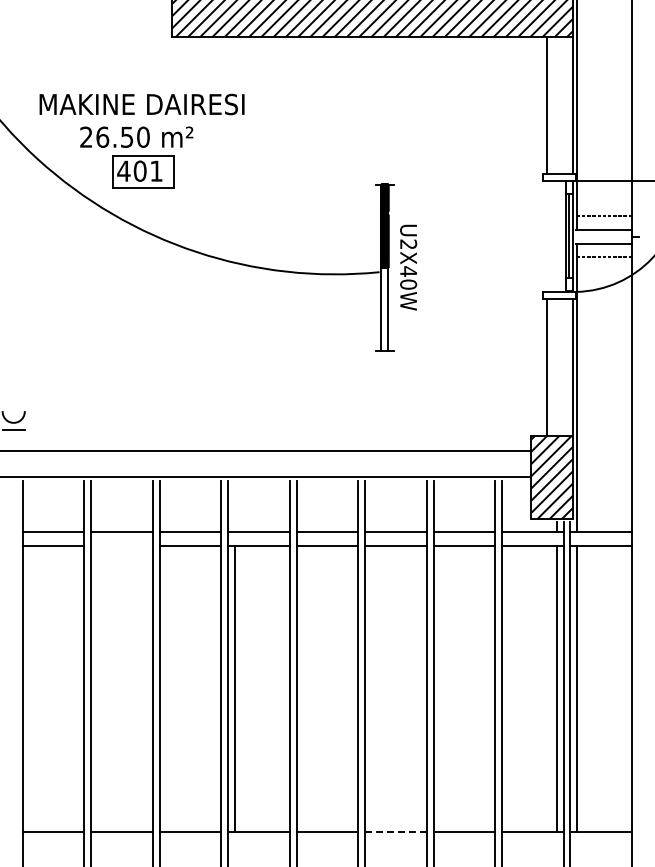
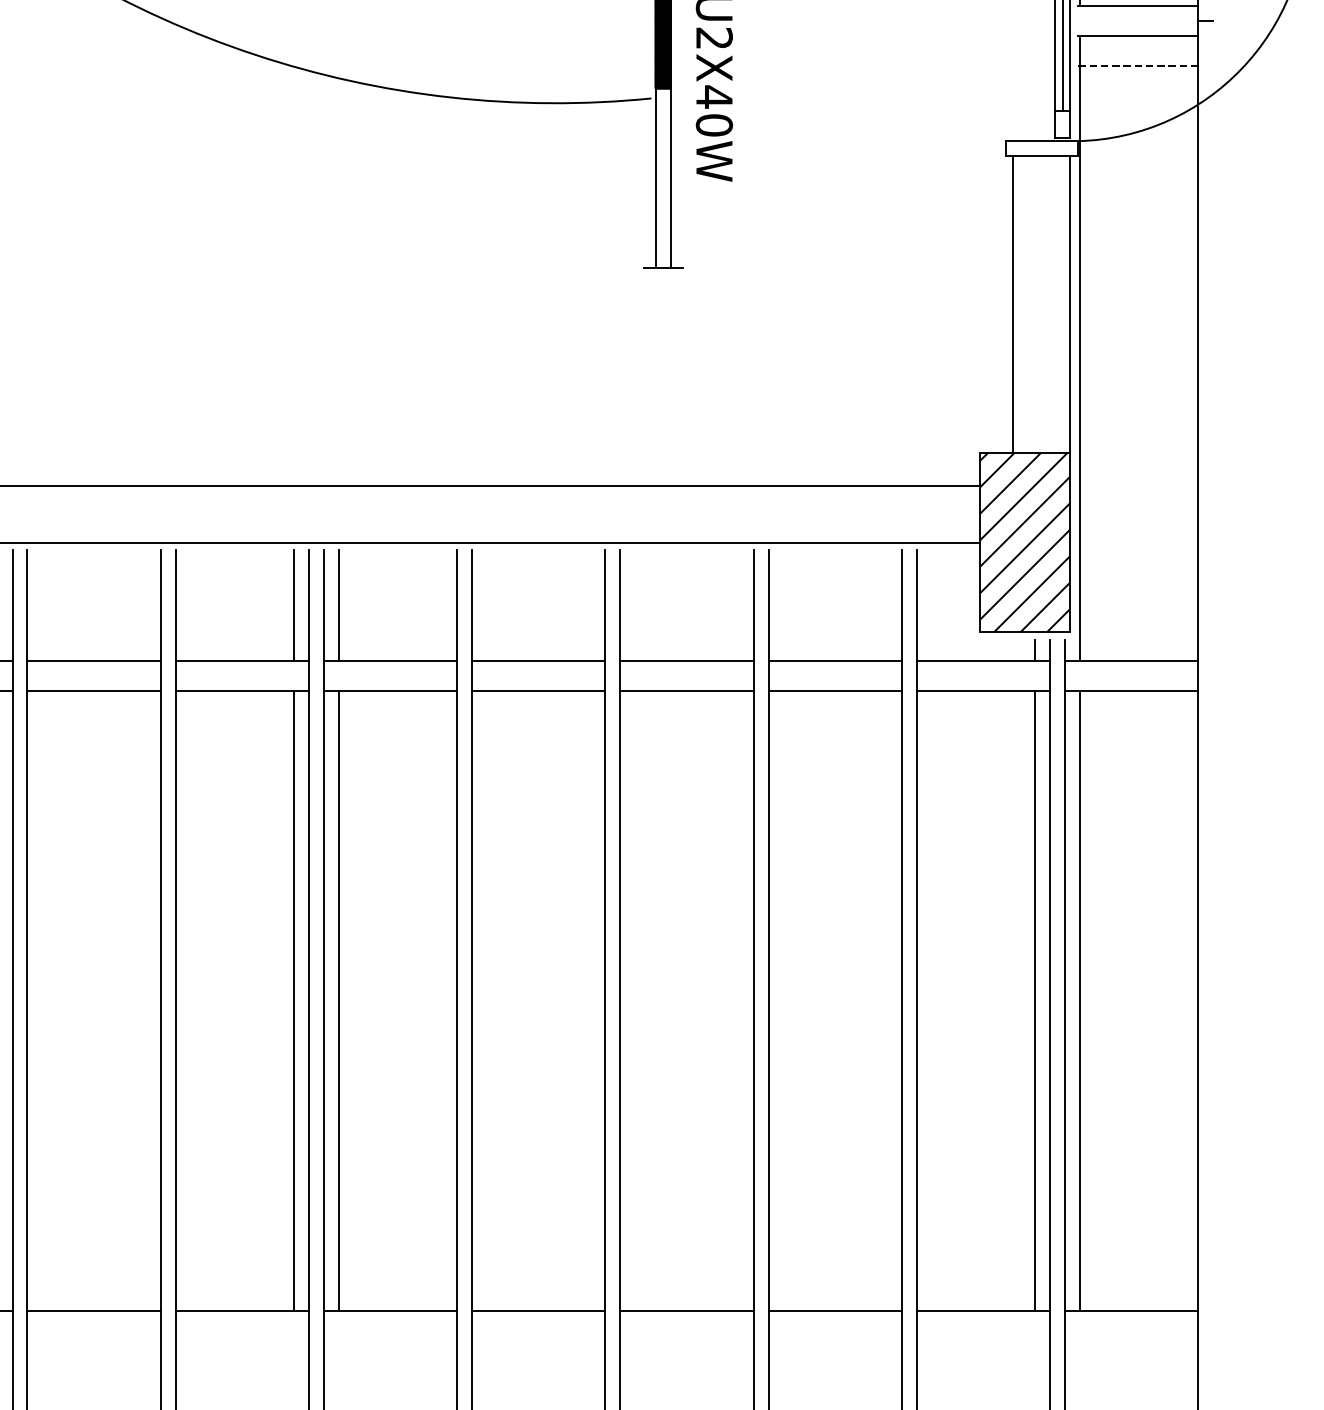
line: (214, 506) -> (294, 605), added
line: (235, 506) -> (339, 605), added
line: (121, 546) -> (92, 692), added
line: (214, 689) -> (294, 1001), added
line: (395, 832) -> (686, 1311), dashed -> solid

